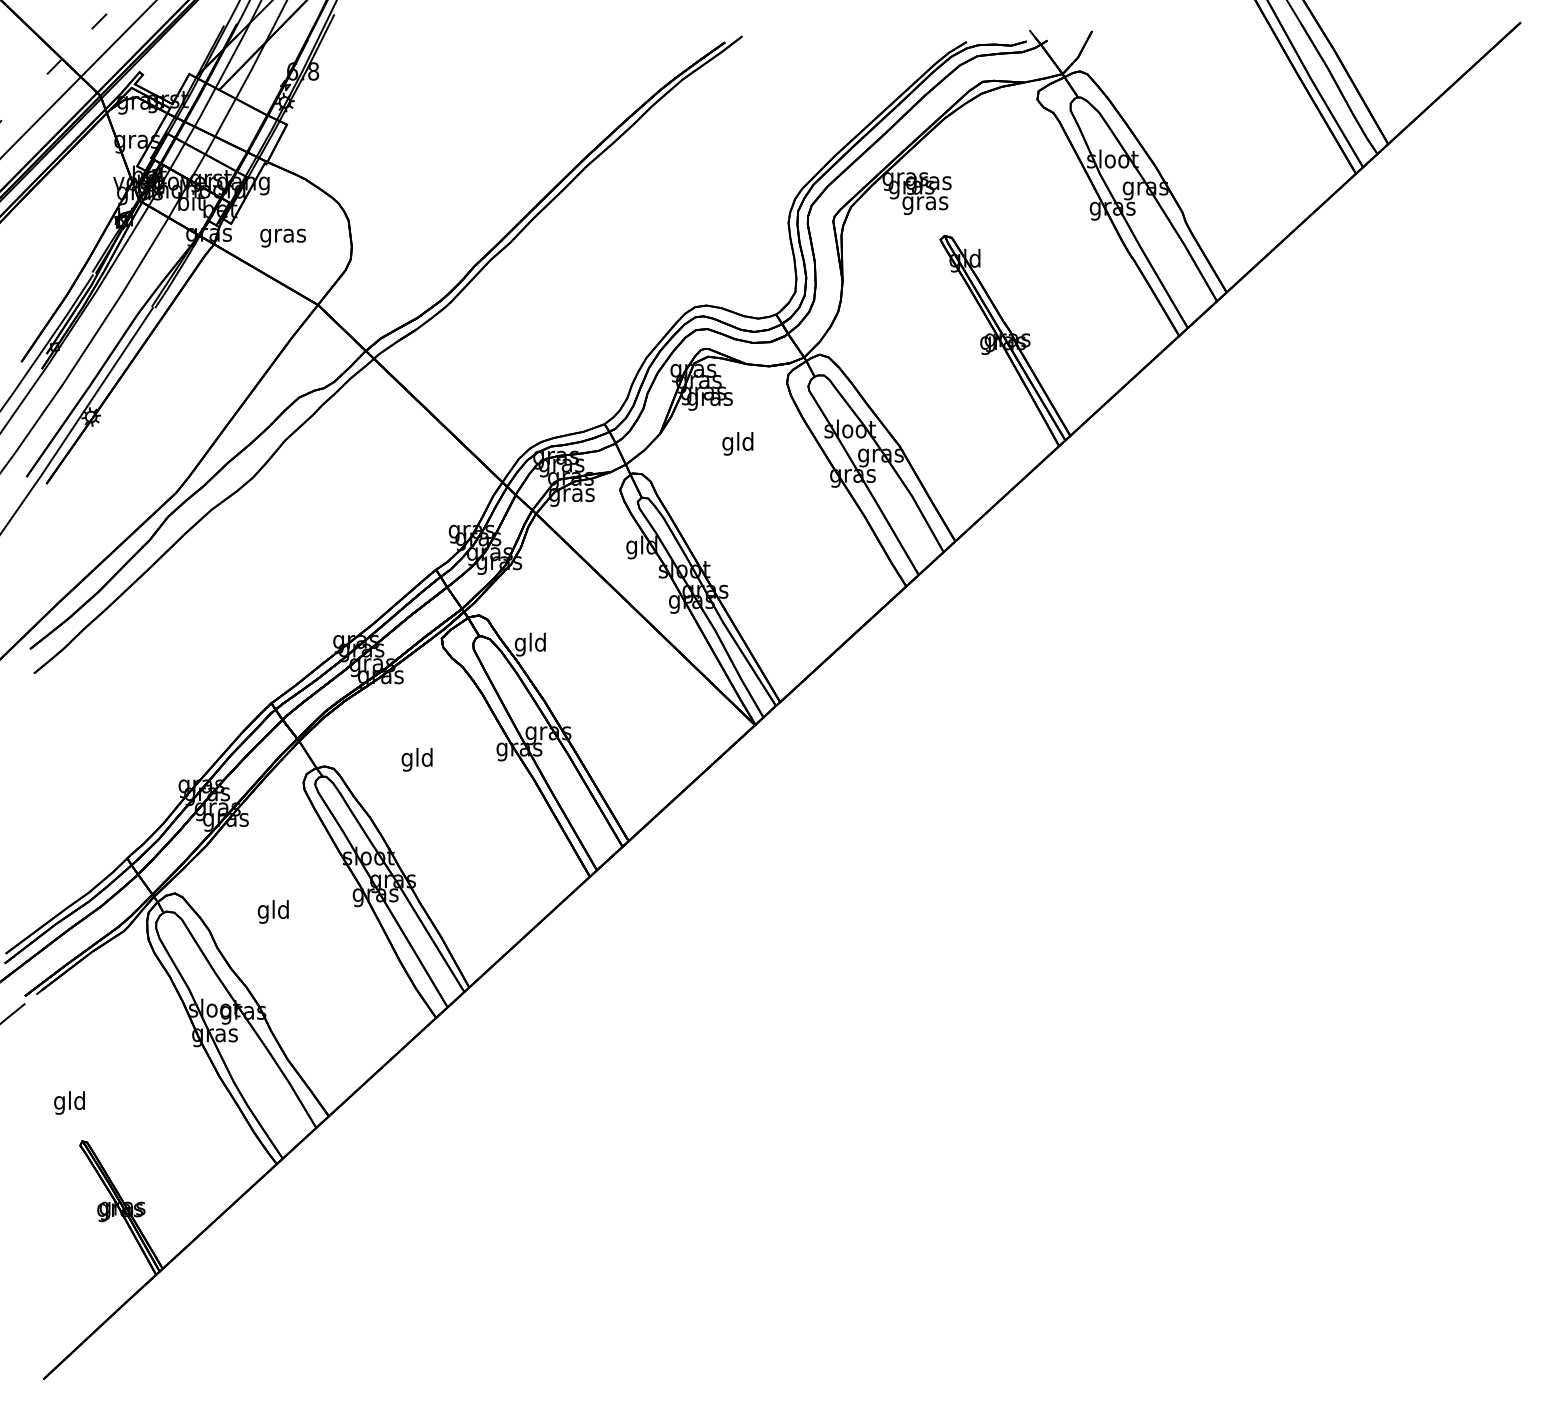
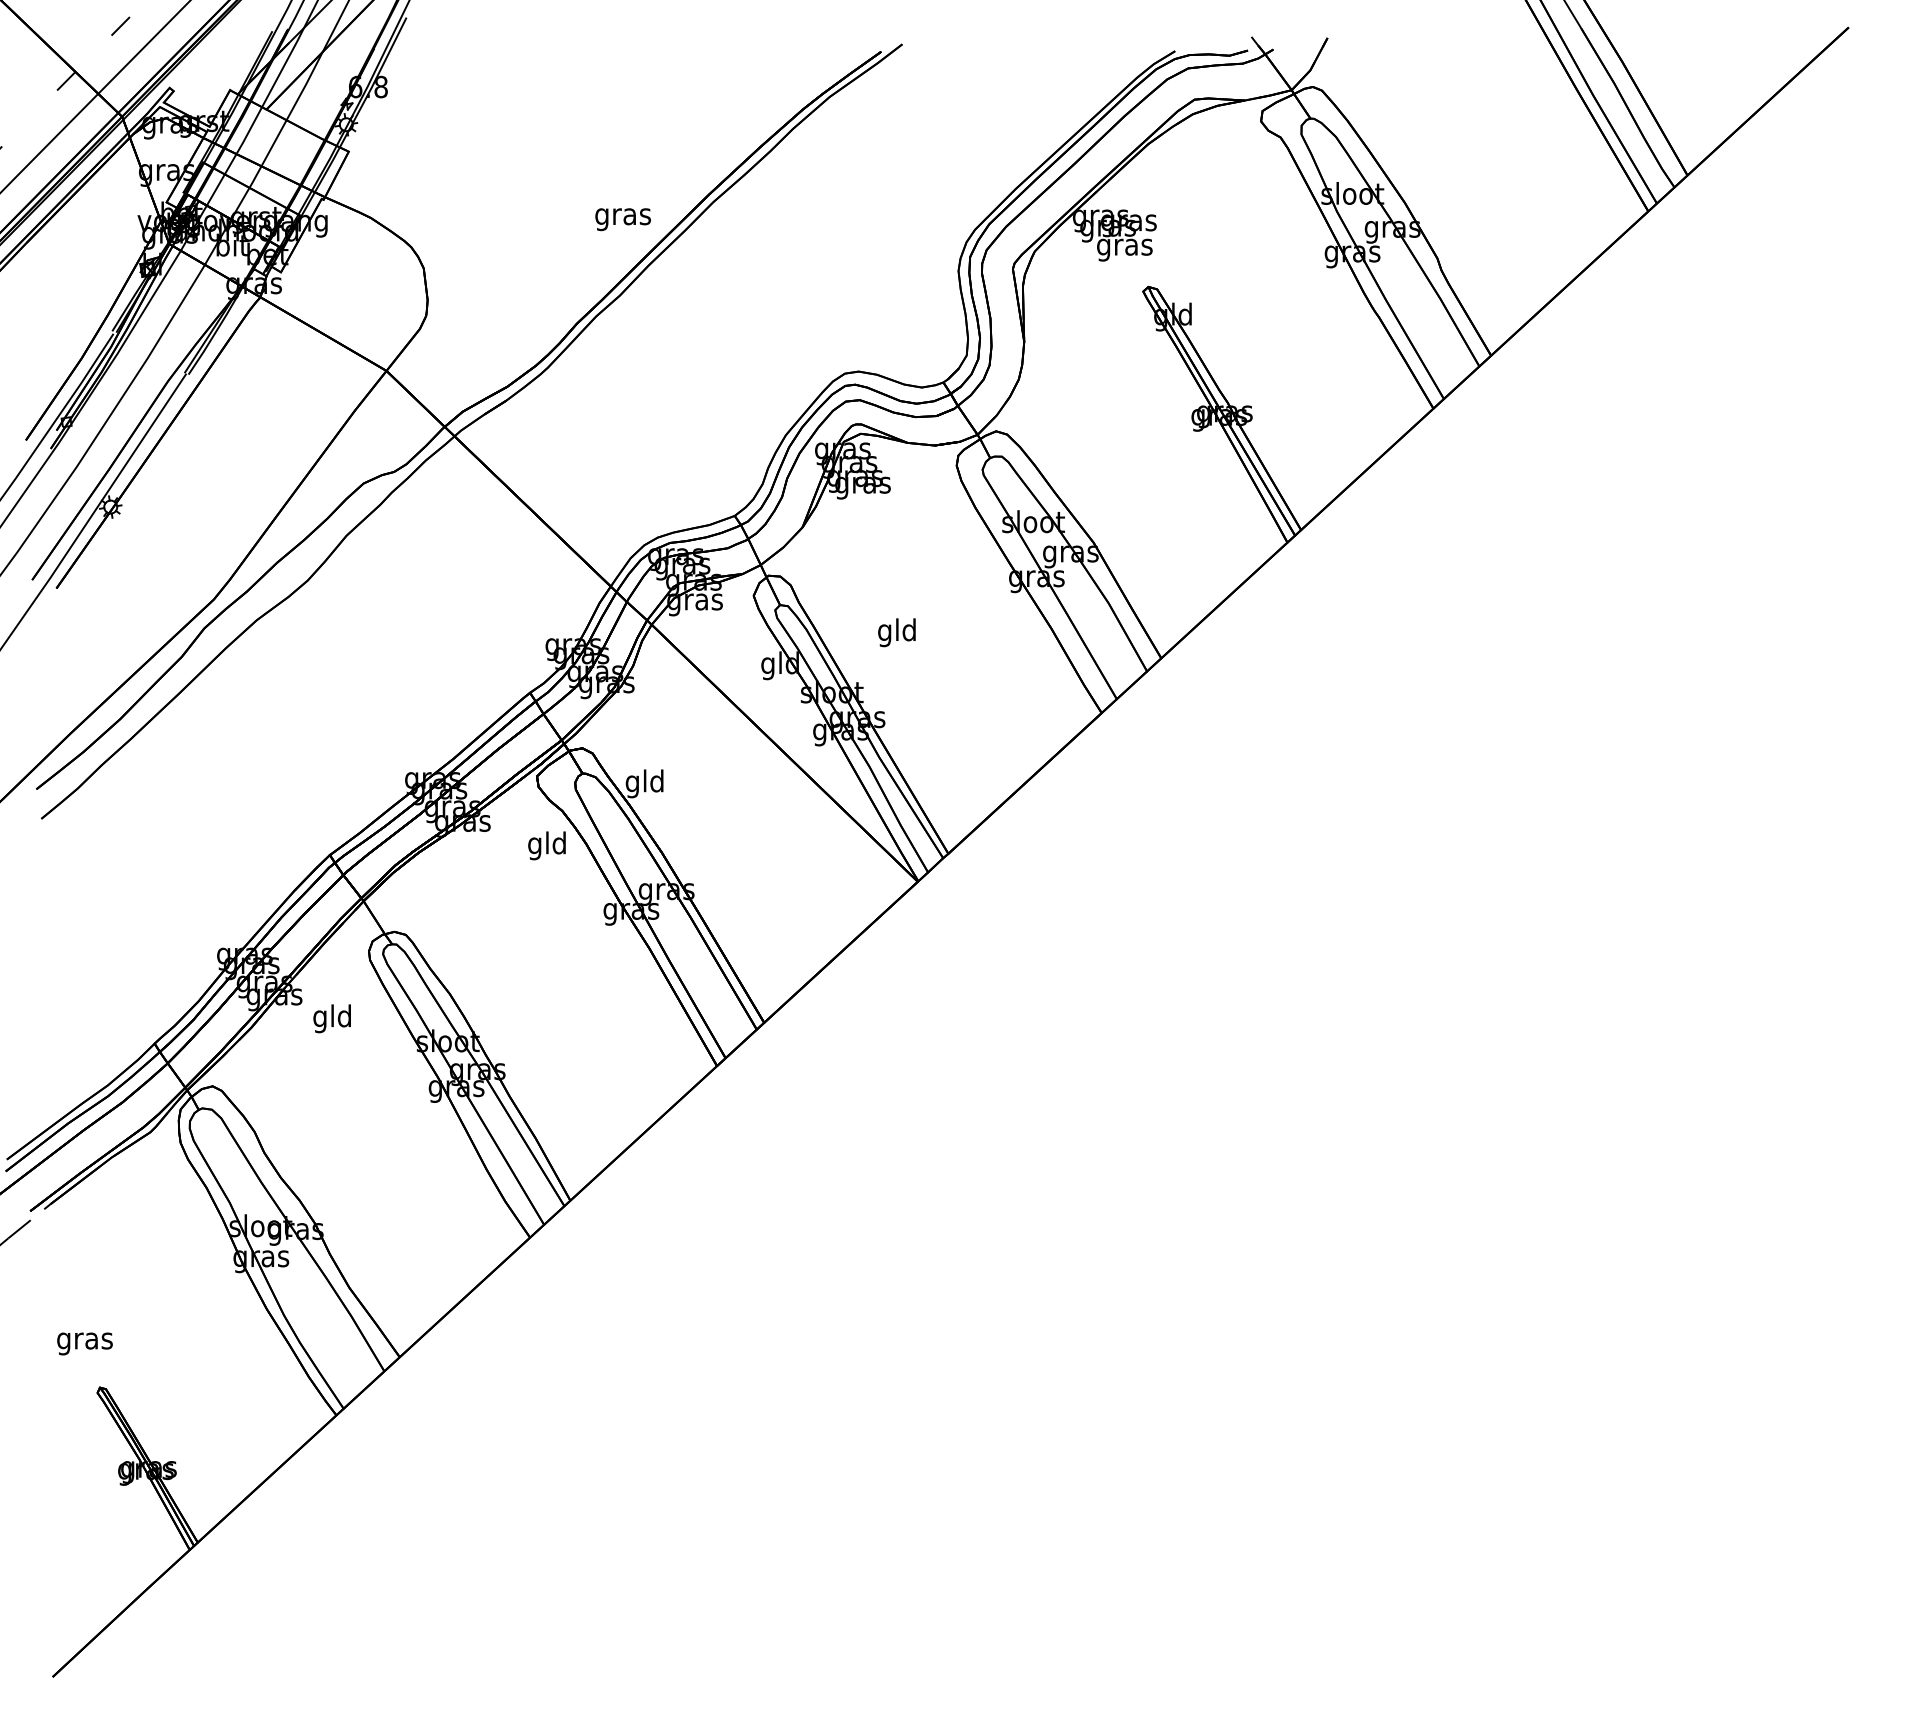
text: (282, 238) -> (622, 219), moved
text: (737, 443) -> (896, 632), moved
text: (416, 759) -> (546, 845), moved
text: (272, 911) -> (331, 1018), moved
text: (69, 1102) -> (84, 1340), gld -> gras

